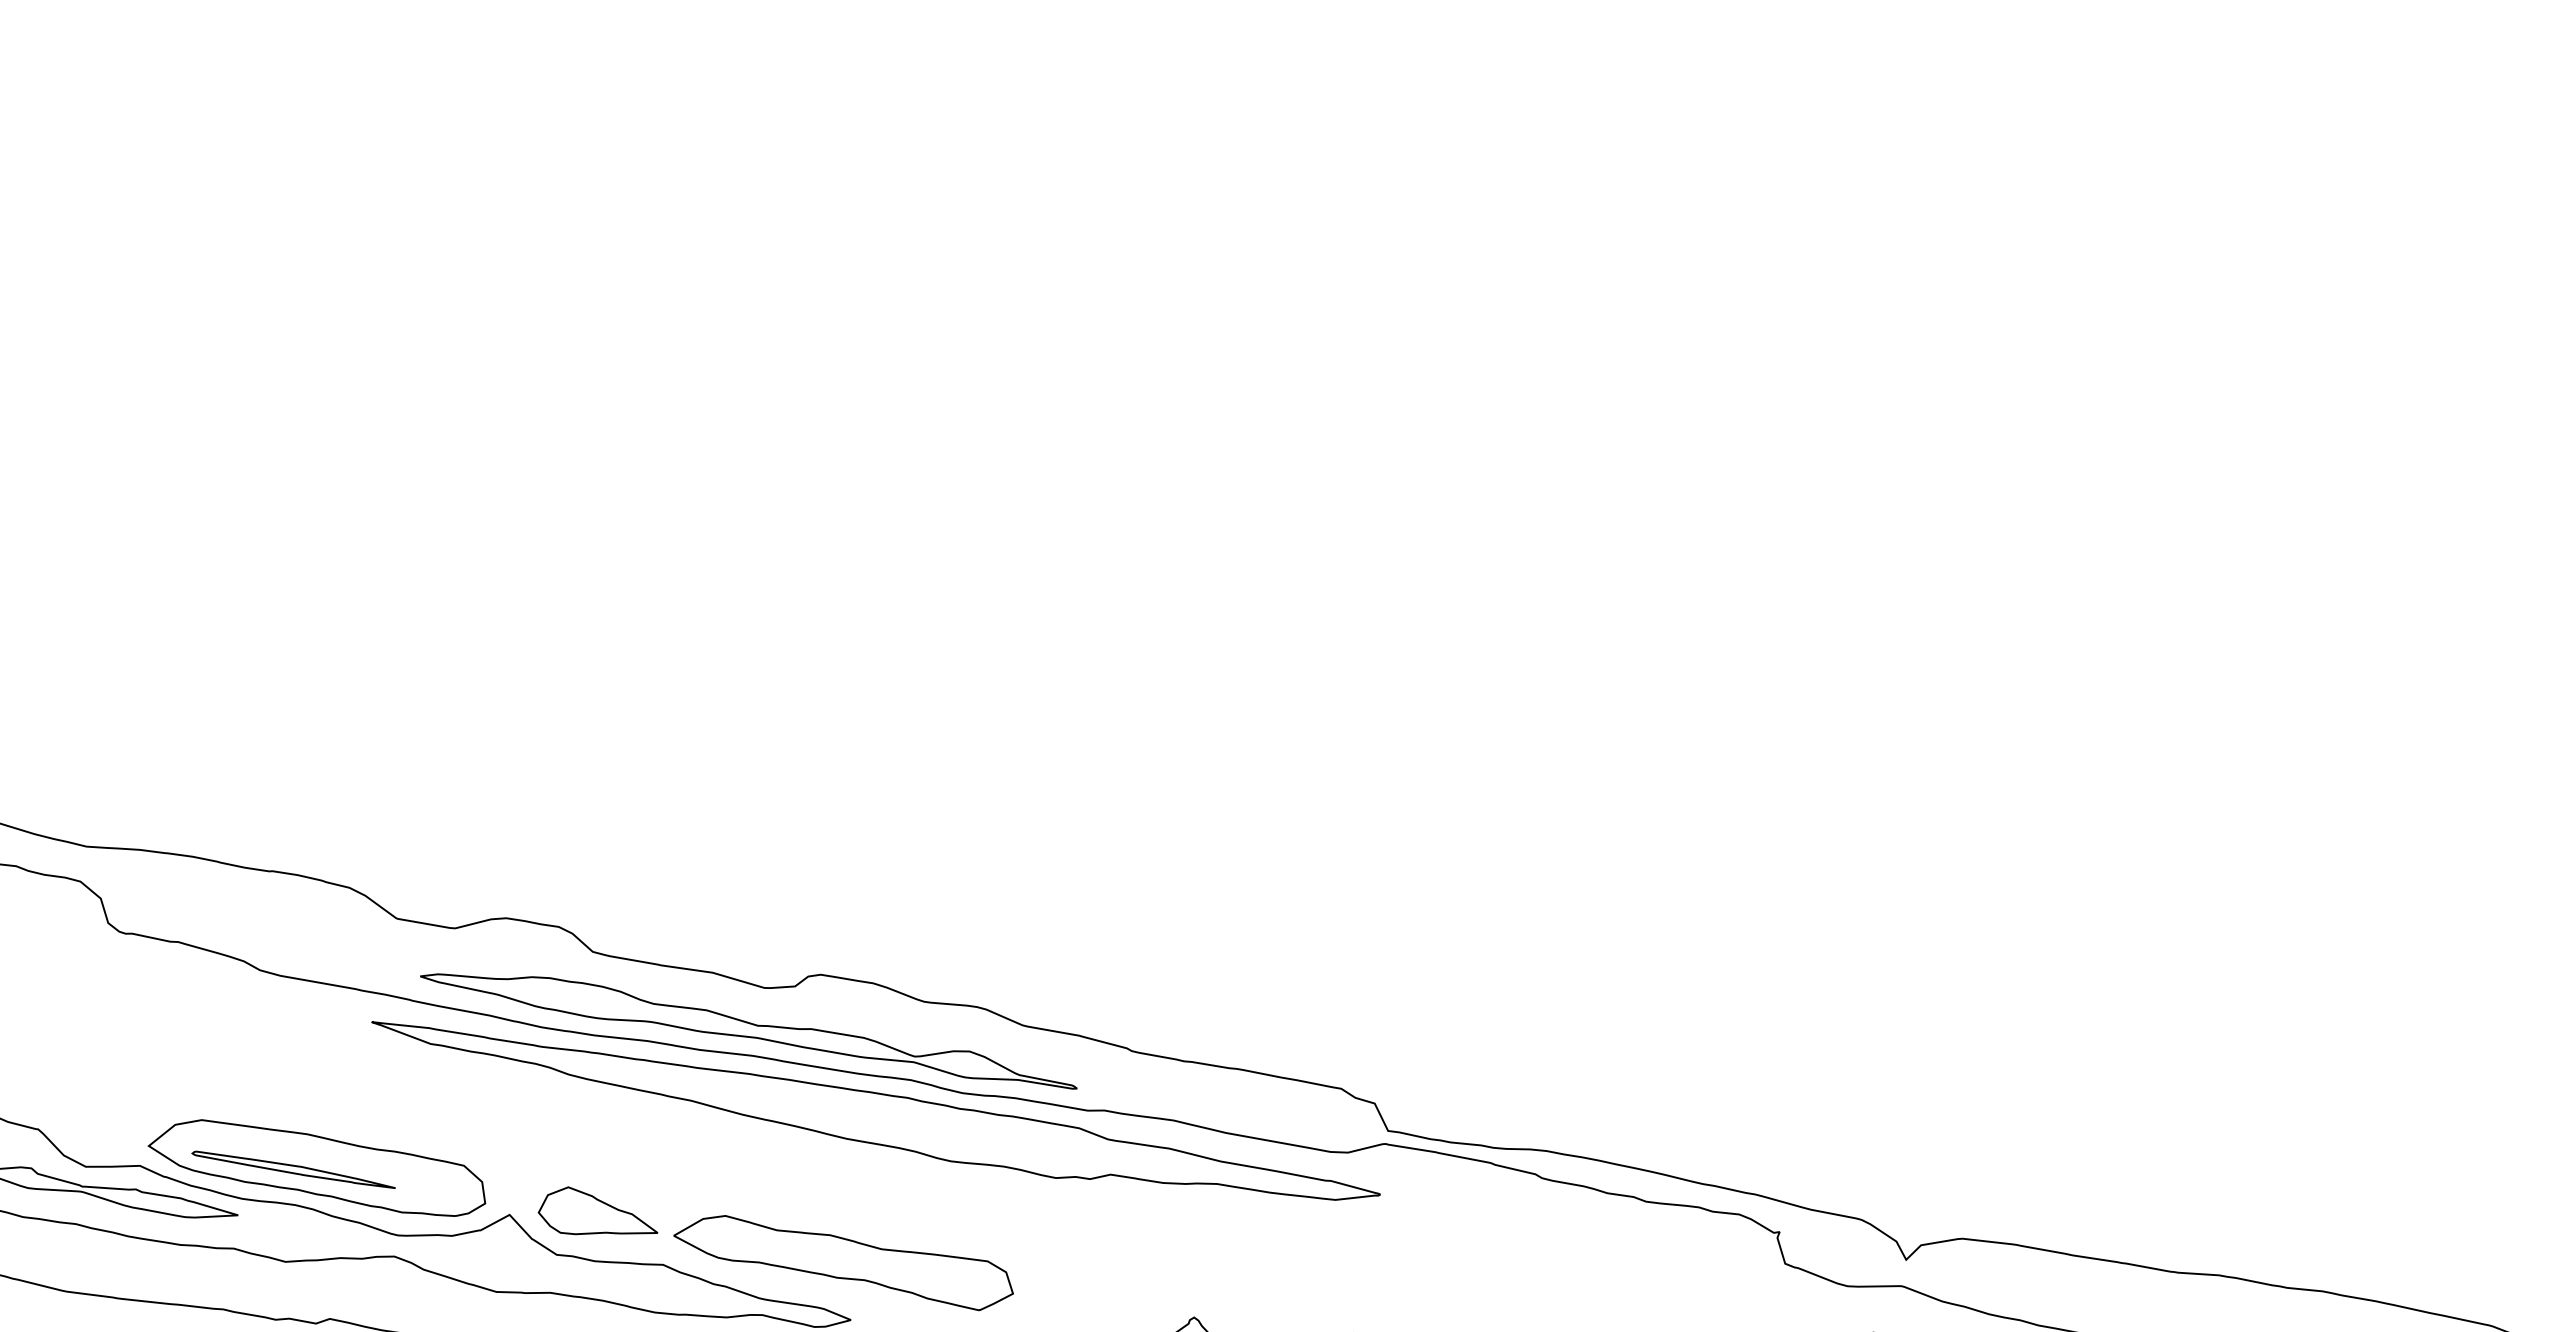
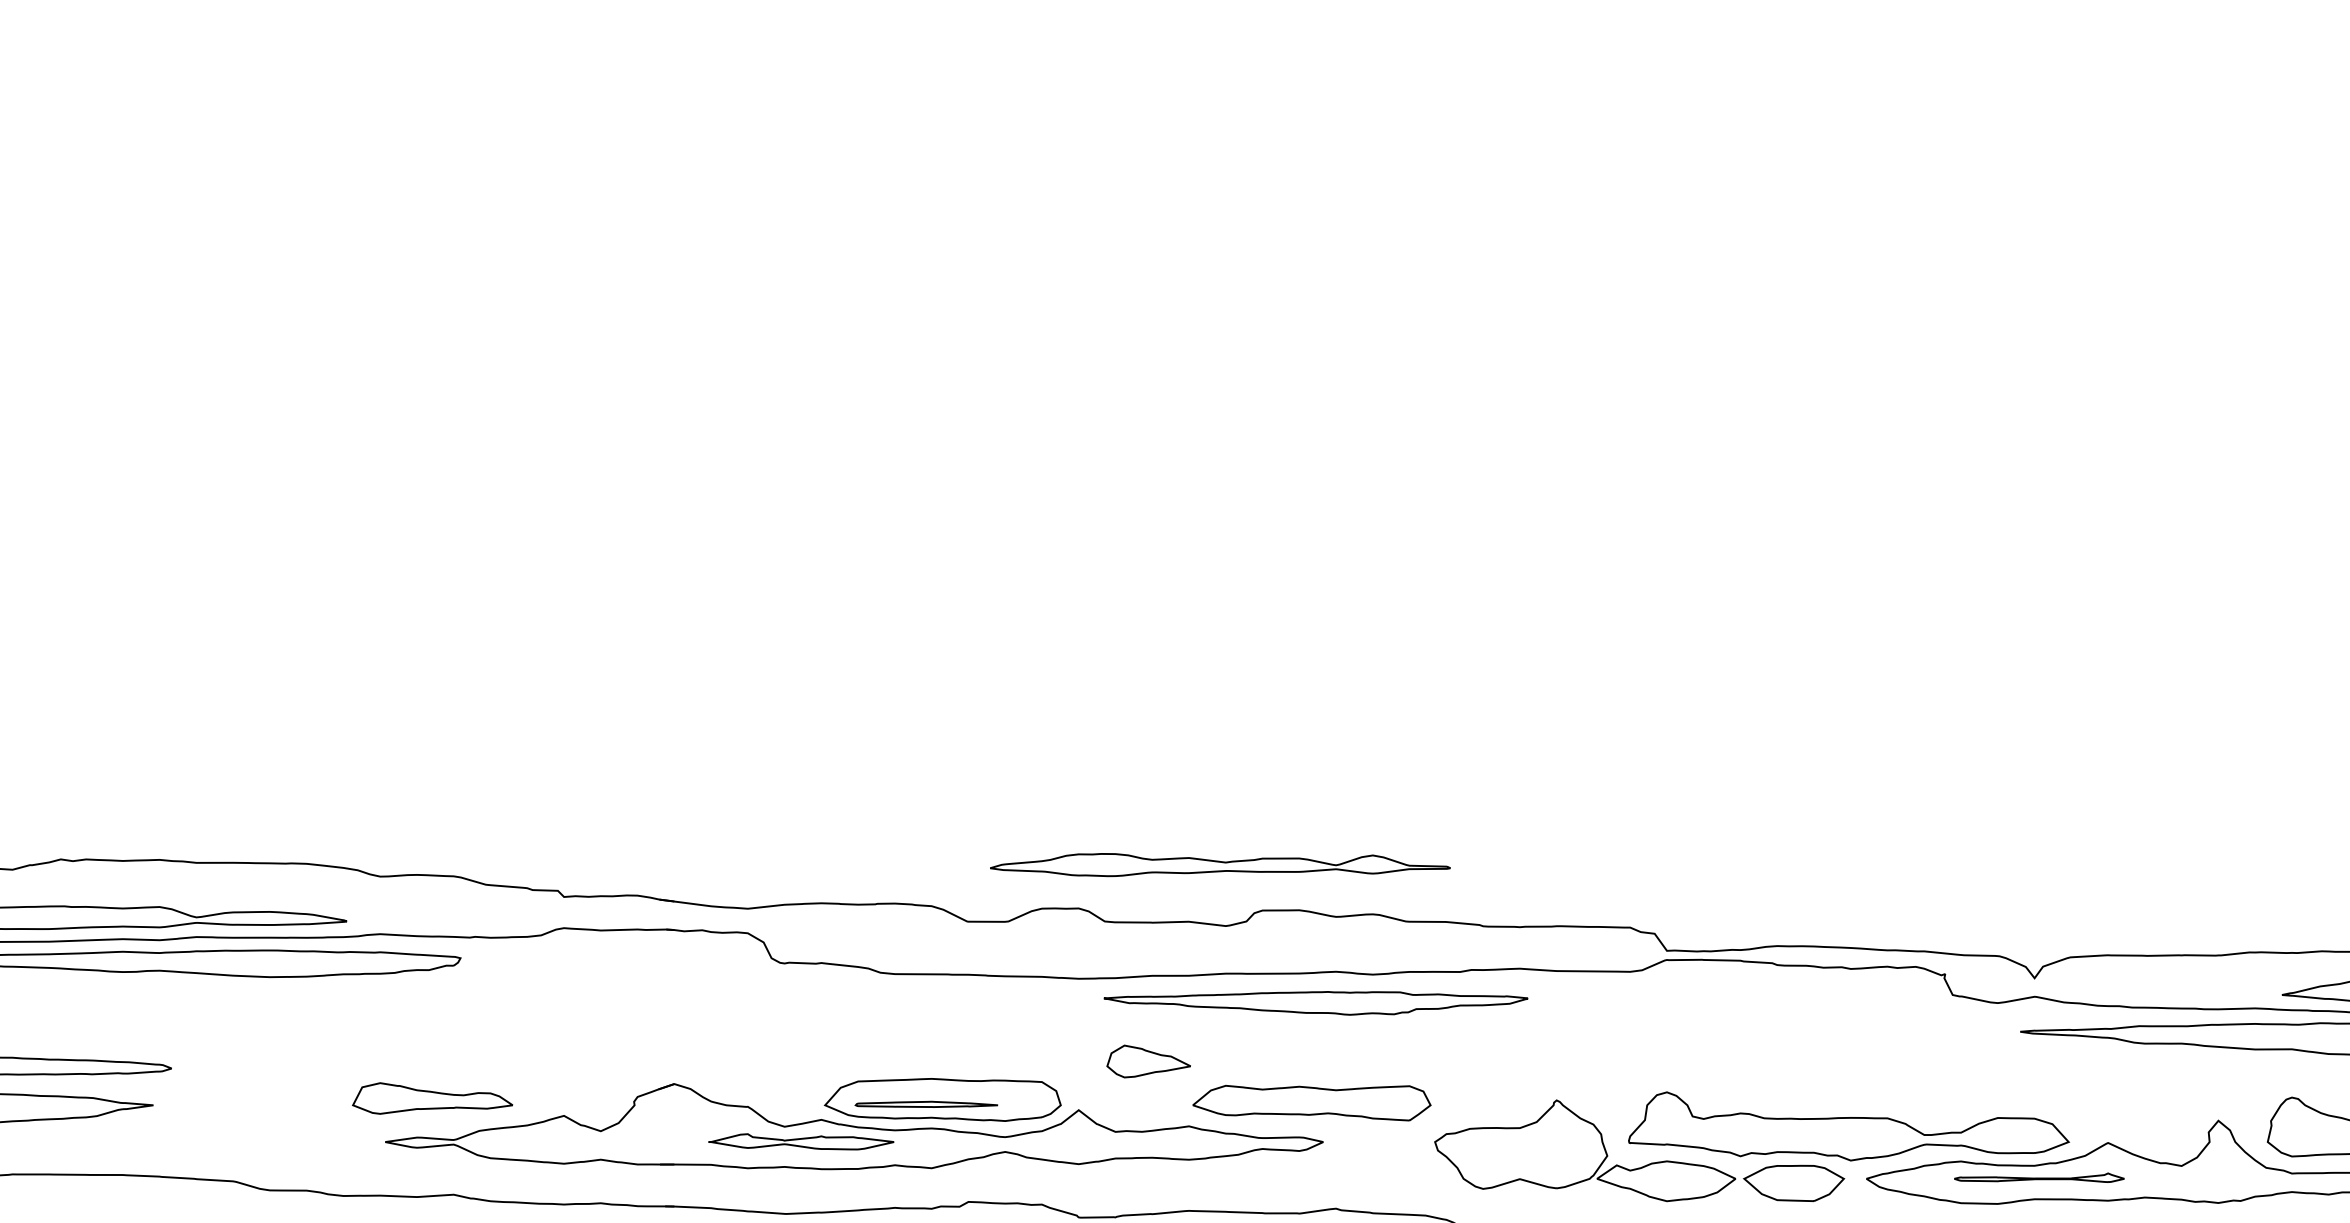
part: (749, 1028) -> (1220, 865), moved
part: (873, 1120) -> (1315, 1003), size x0.6
part: (598, 1215) -> (1148, 1061), moved

